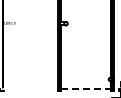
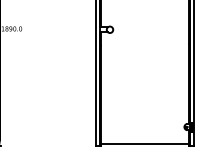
line: (85, 89) -> (144, 144), dashed -> solid

